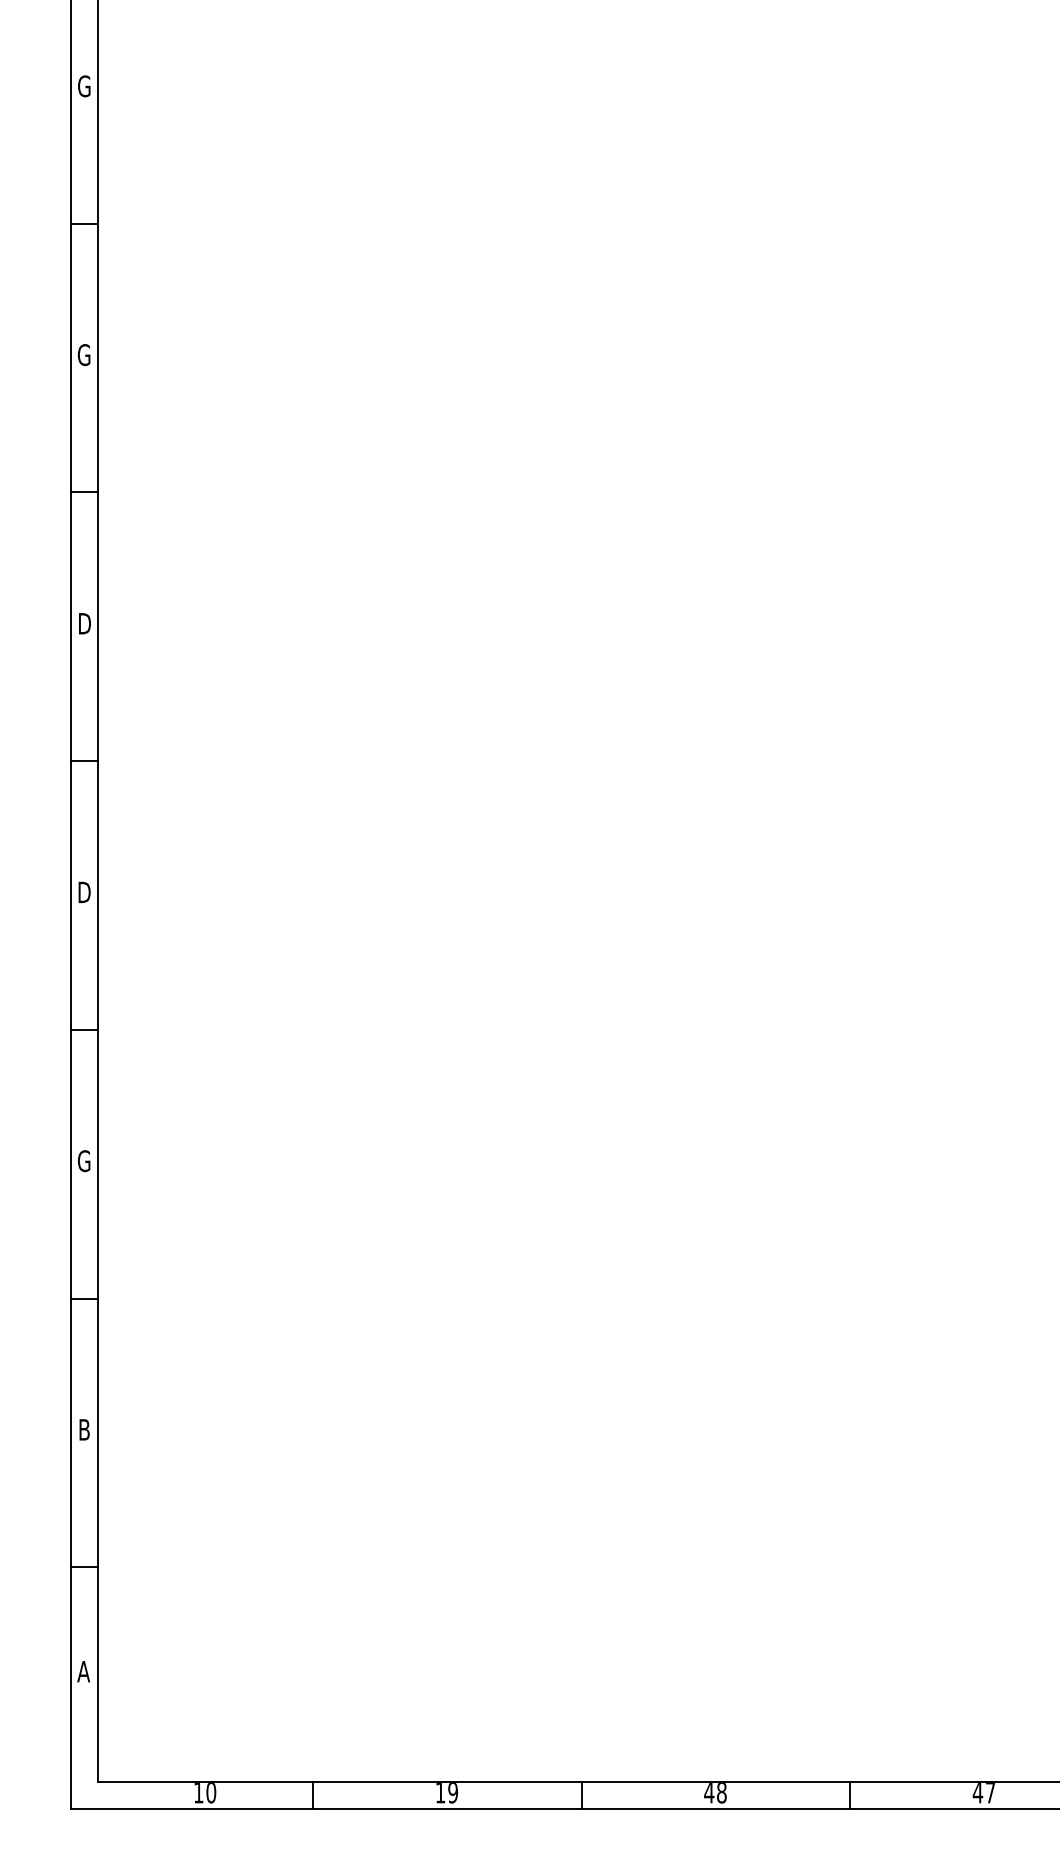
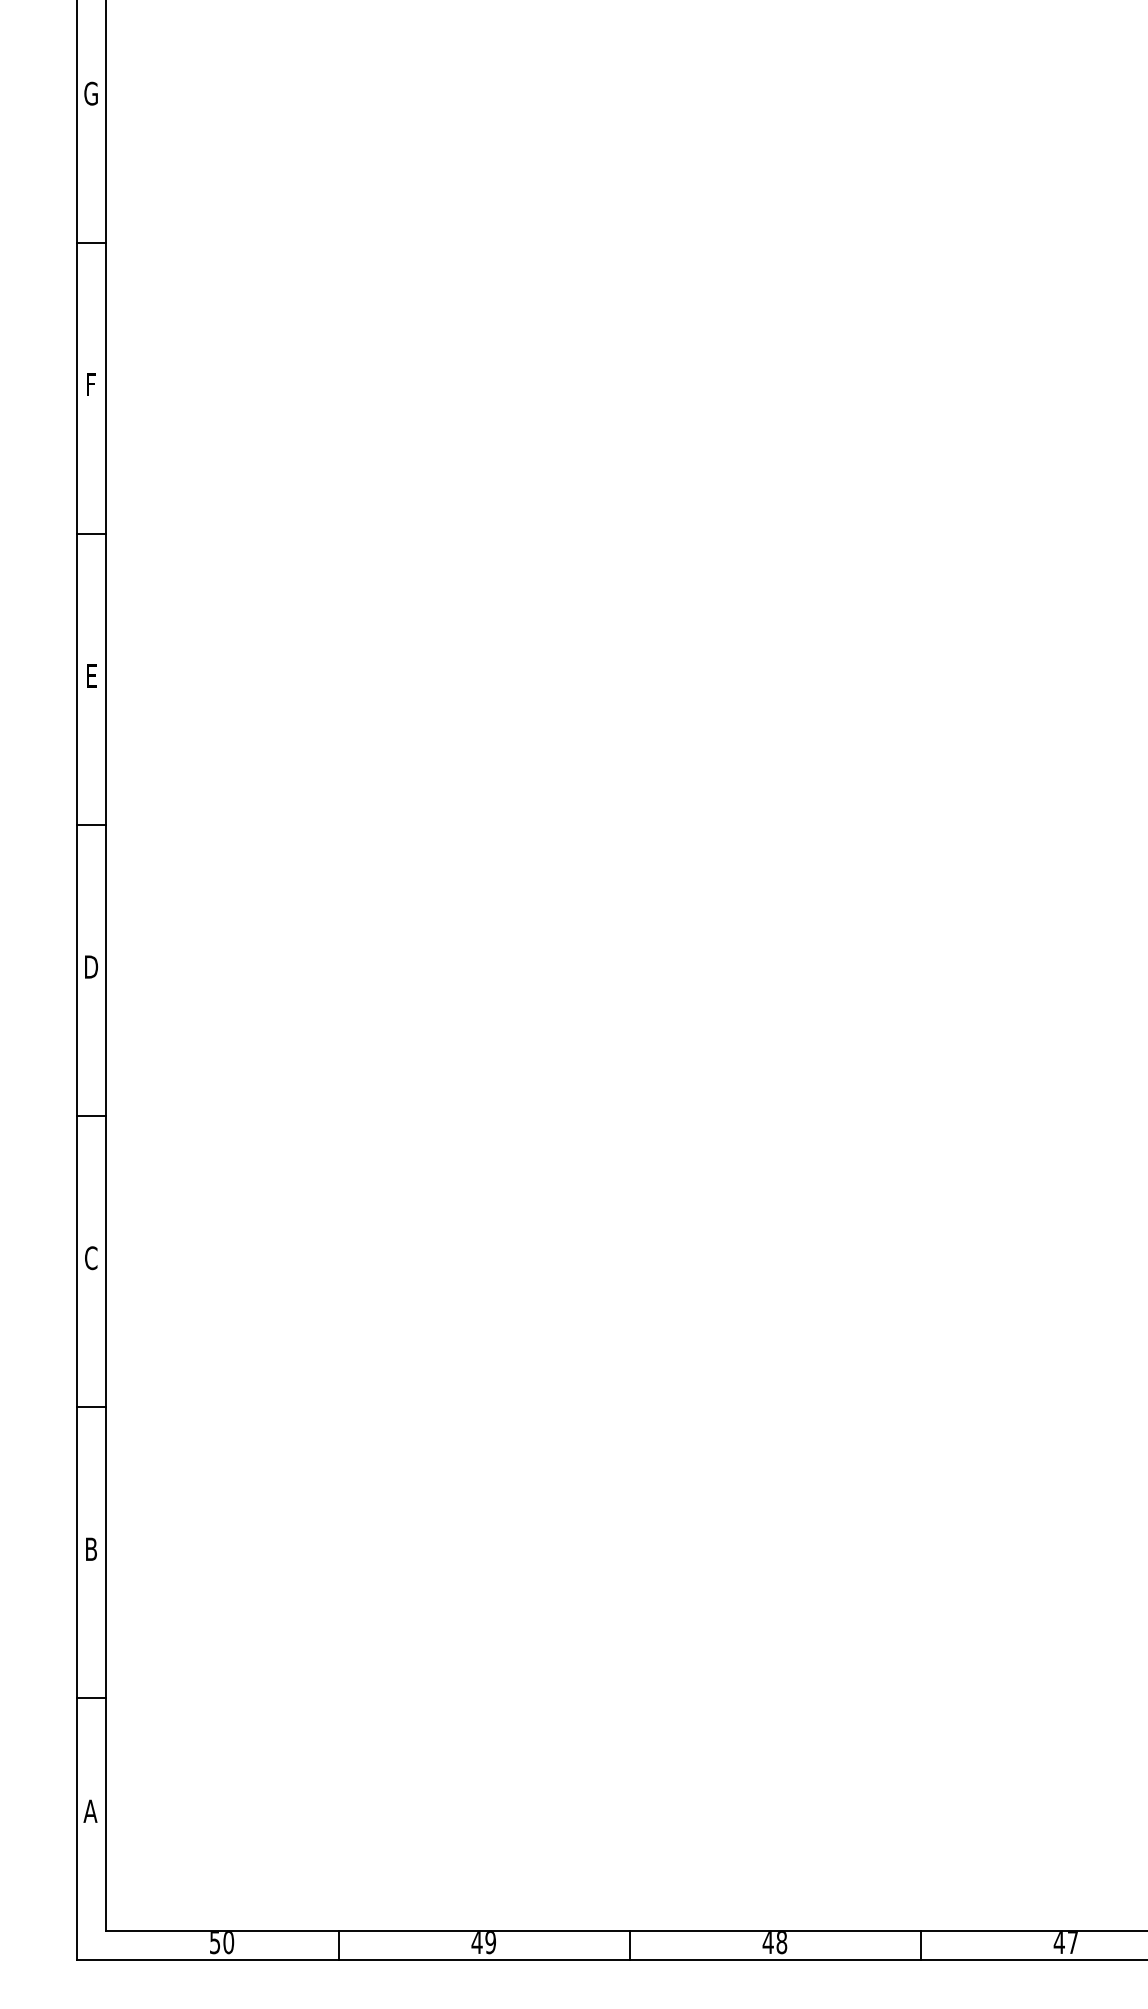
text: (83, 354) -> (90, 384), G -> F
text: (84, 623) -> (91, 675), D -> E
text: (83, 1160) -> (90, 1257), G -> C
text: (440, 1792) -> (476, 1942), 19 -> 49
text: (199, 1793) -> (215, 1943), 10 -> 50

